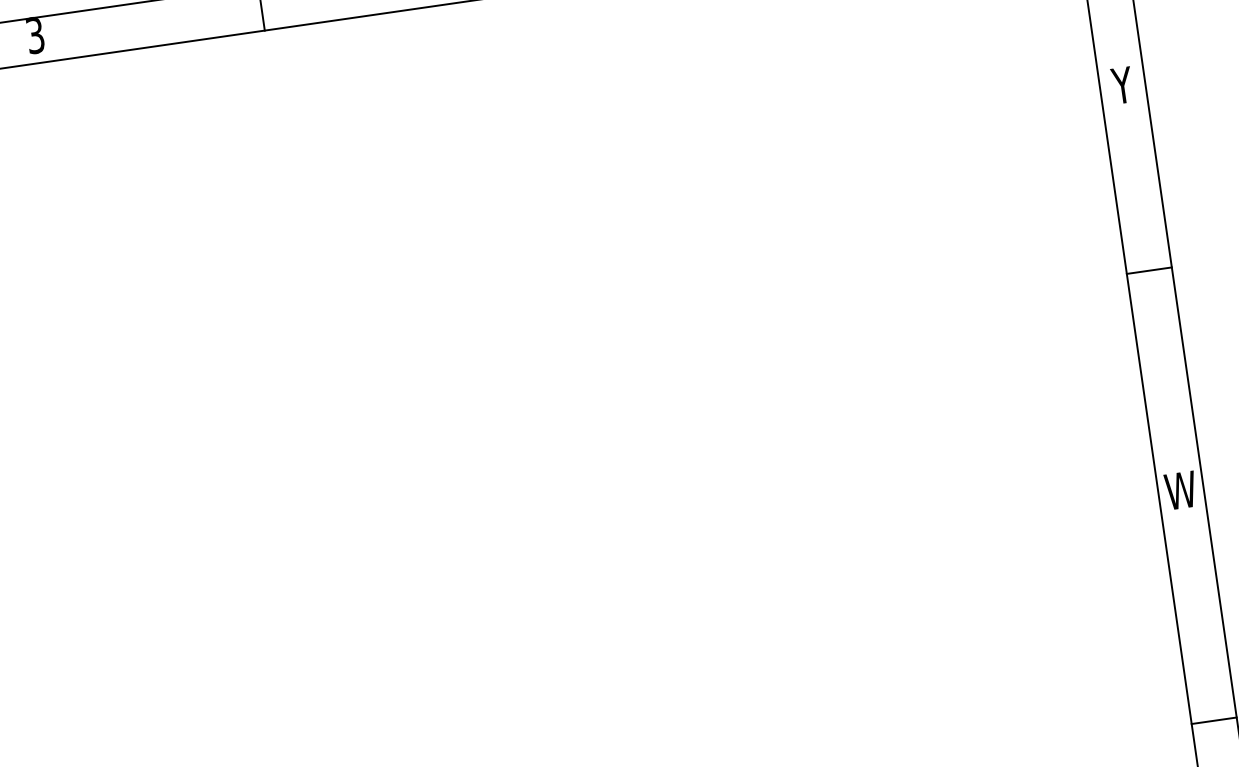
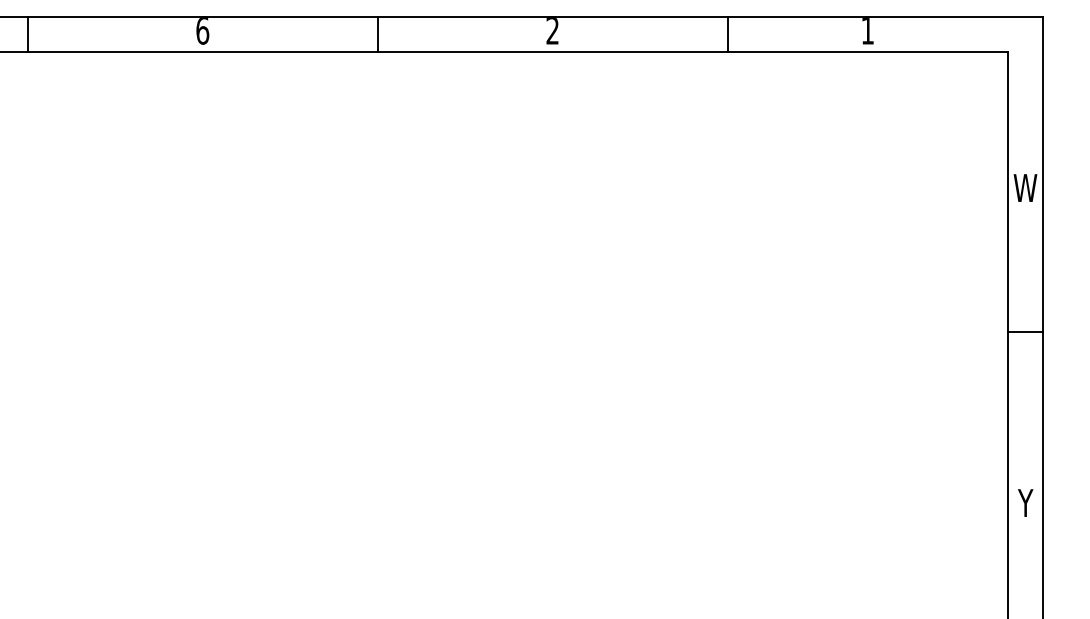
text: (35, 36) -> (202, 31), 3 -> 6
text: (1122, 84) -> (1025, 187), Y -> W
text: (1180, 489) -> (1025, 502), W -> Y

